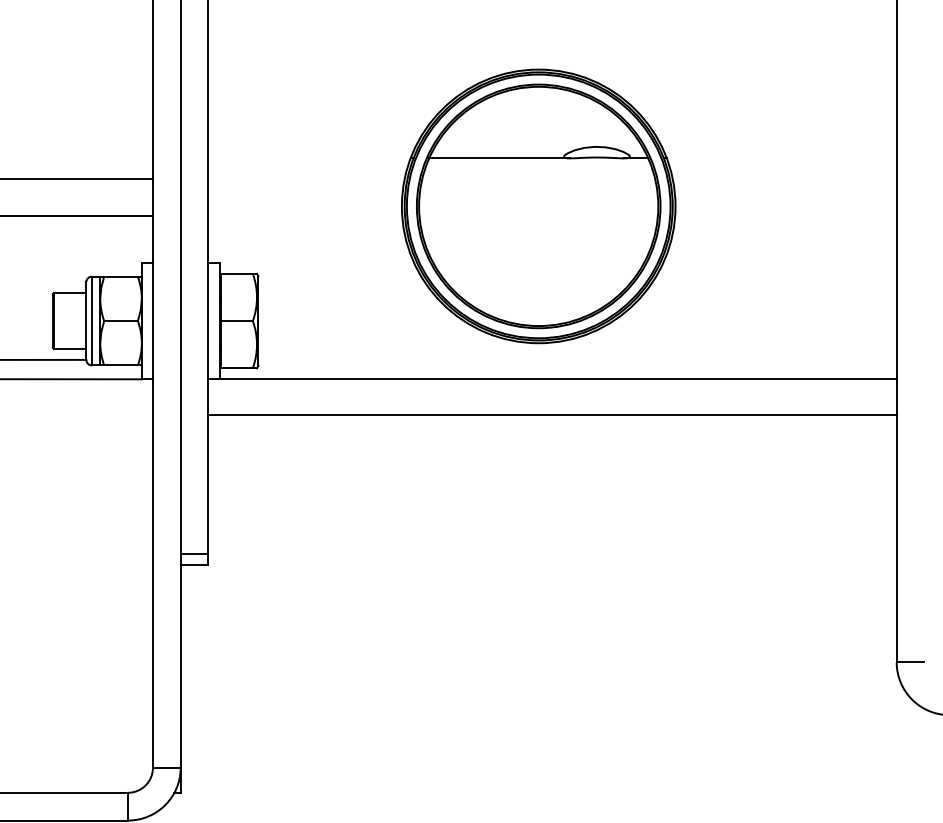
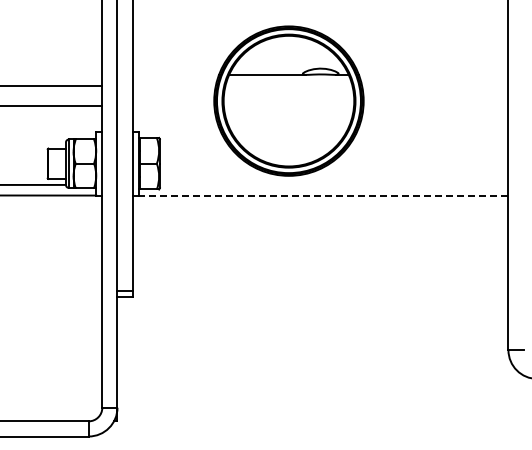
part: (537, 205) -> (288, 100), moved
line: (557, 379) -> (323, 195), solid -> dashed
line: (552, 415) -> (320, 215), removed

